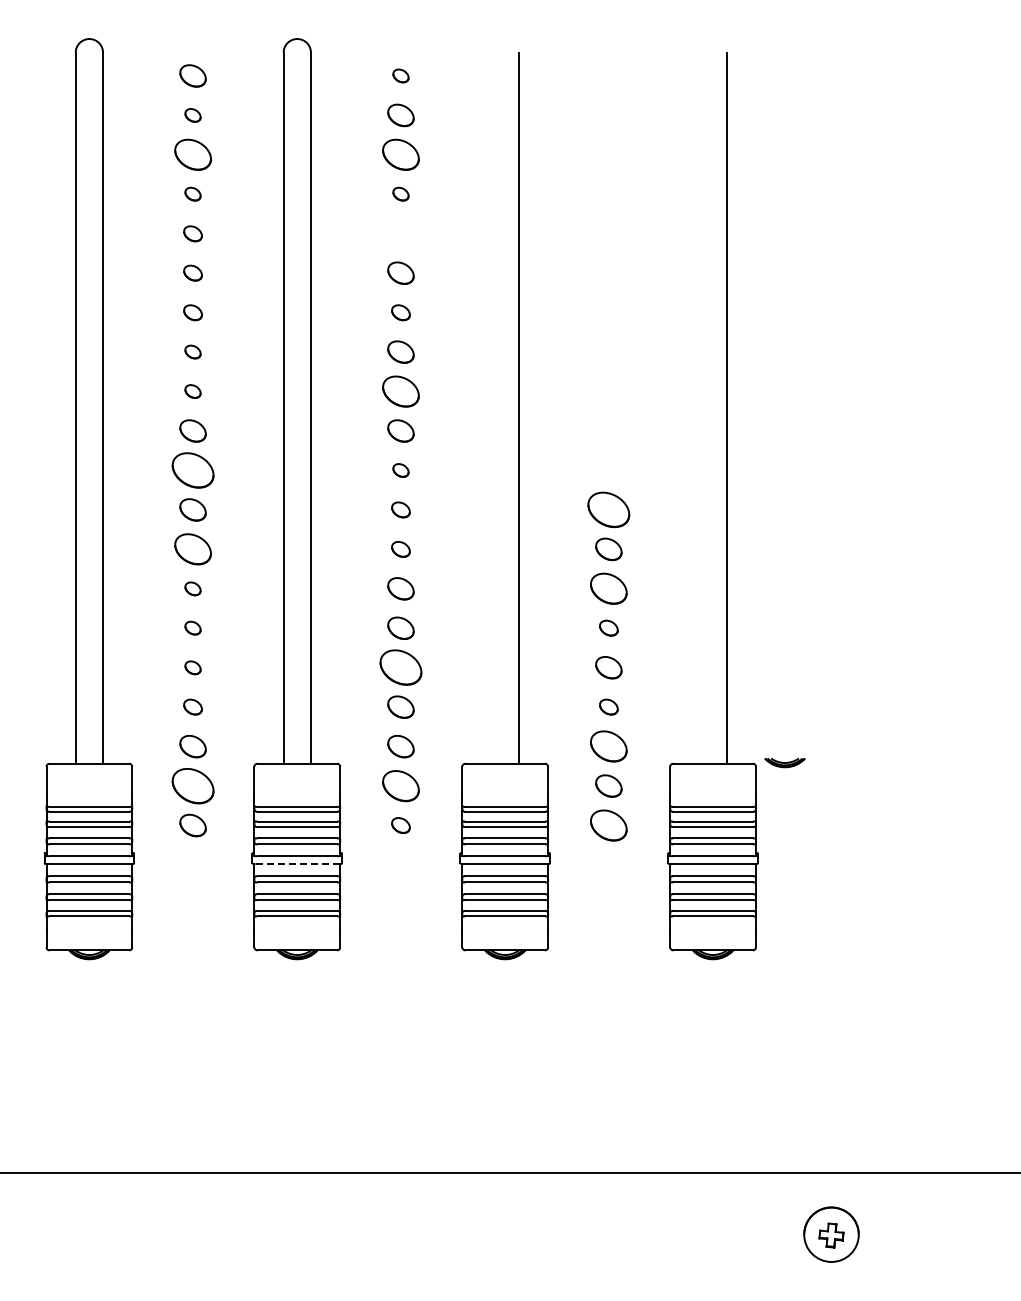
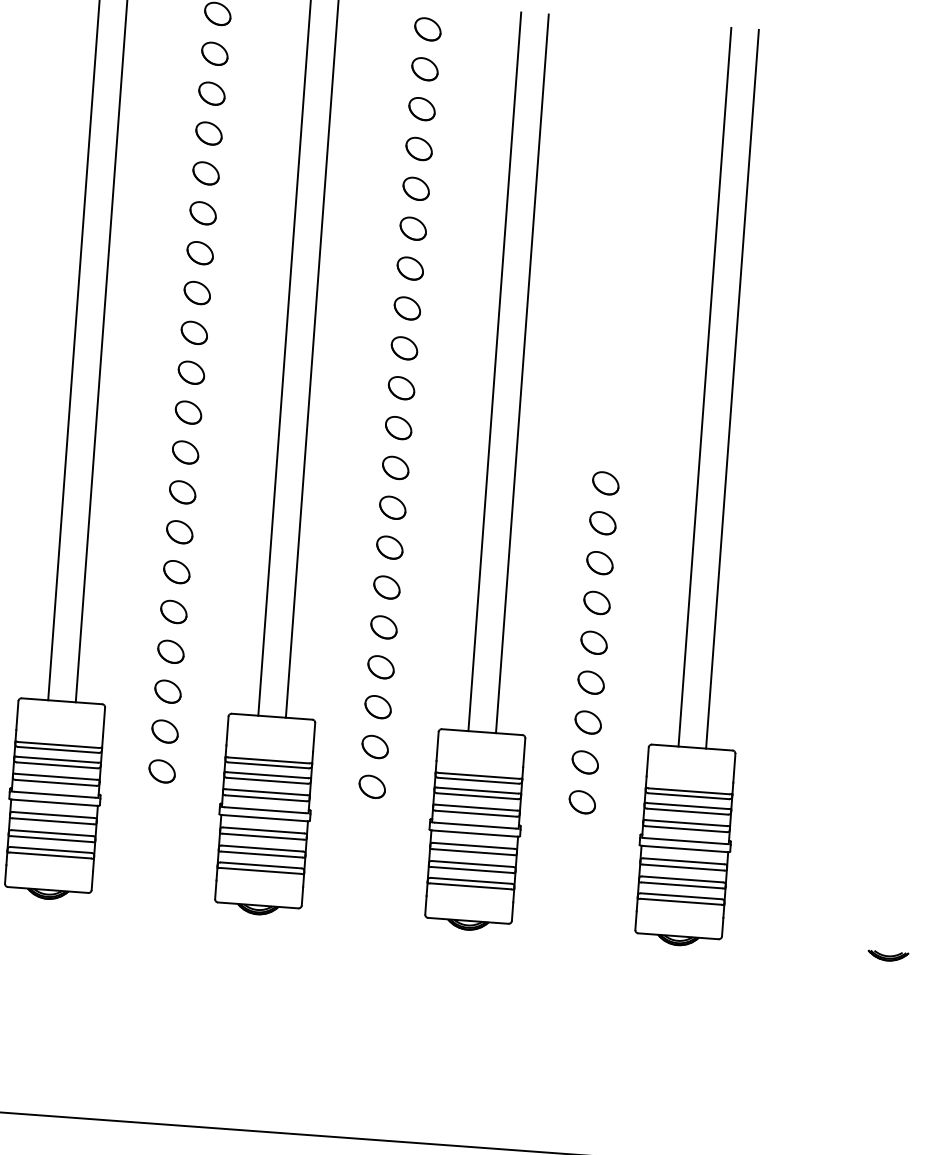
part: (400, 75) -> (427, 28), size x1.67
part: (192, 115) -> (214, 53), size x1.67
part: (192, 154) -> (211, 93), size x0.71
part: (400, 154) -> (421, 108), size x0.71
part: (192, 193) -> (208, 132), size x1.67
part: (400, 193) -> (418, 148), size x1.67
part: (192, 233) -> (205, 173), size x1.43
part: (400, 233) -> (415, 188), added
part: (192, 272) -> (202, 212), size x1.43
part: (192, 312) -> (199, 252), size x1.43
part: (400, 312) -> (409, 268), size x1.43
part: (192, 351) -> (196, 292), size x1.67
part: (192, 391) -> (193, 332), size x1.67
part: (400, 391) -> (404, 348), size x0.71
line: (491, 407) -> (494, 371), added
line: (699, 407) -> (704, 386), added
part: (192, 470) -> (187, 412), size x0.62
part: (400, 470) -> (398, 428), size x1.67
part: (400, 509) -> (395, 467), size x1.43
part: (608, 509) -> (605, 482), size x0.62
part: (192, 549) -> (182, 492), size x0.71
part: (400, 549) -> (392, 507), size x1.43
part: (192, 588) -> (179, 531), size x1.67
part: (608, 588) -> (599, 562), size x0.71
part: (192, 627) -> (176, 571), size x1.67
part: (608, 627) -> (596, 602), size x1.43
part: (192, 667) -> (173, 611), size x1.67
part: (400, 667) -> (383, 627), size x0.62
part: (192, 706) -> (170, 651), size x1.43
part: (608, 706) -> (590, 681), size x1.43
part: (608, 746) -> (587, 722), size x0.71
part: (784, 763) -> (887, 956), moved
part: (192, 785) -> (164, 730), size x0.62
part: (400, 785) -> (374, 746), size x0.71
part: (400, 825) -> (371, 786), size x1.43
part: (608, 825) -> (582, 802), size x0.71
line: (297, 864) -> (264, 818), dashed -> solid

